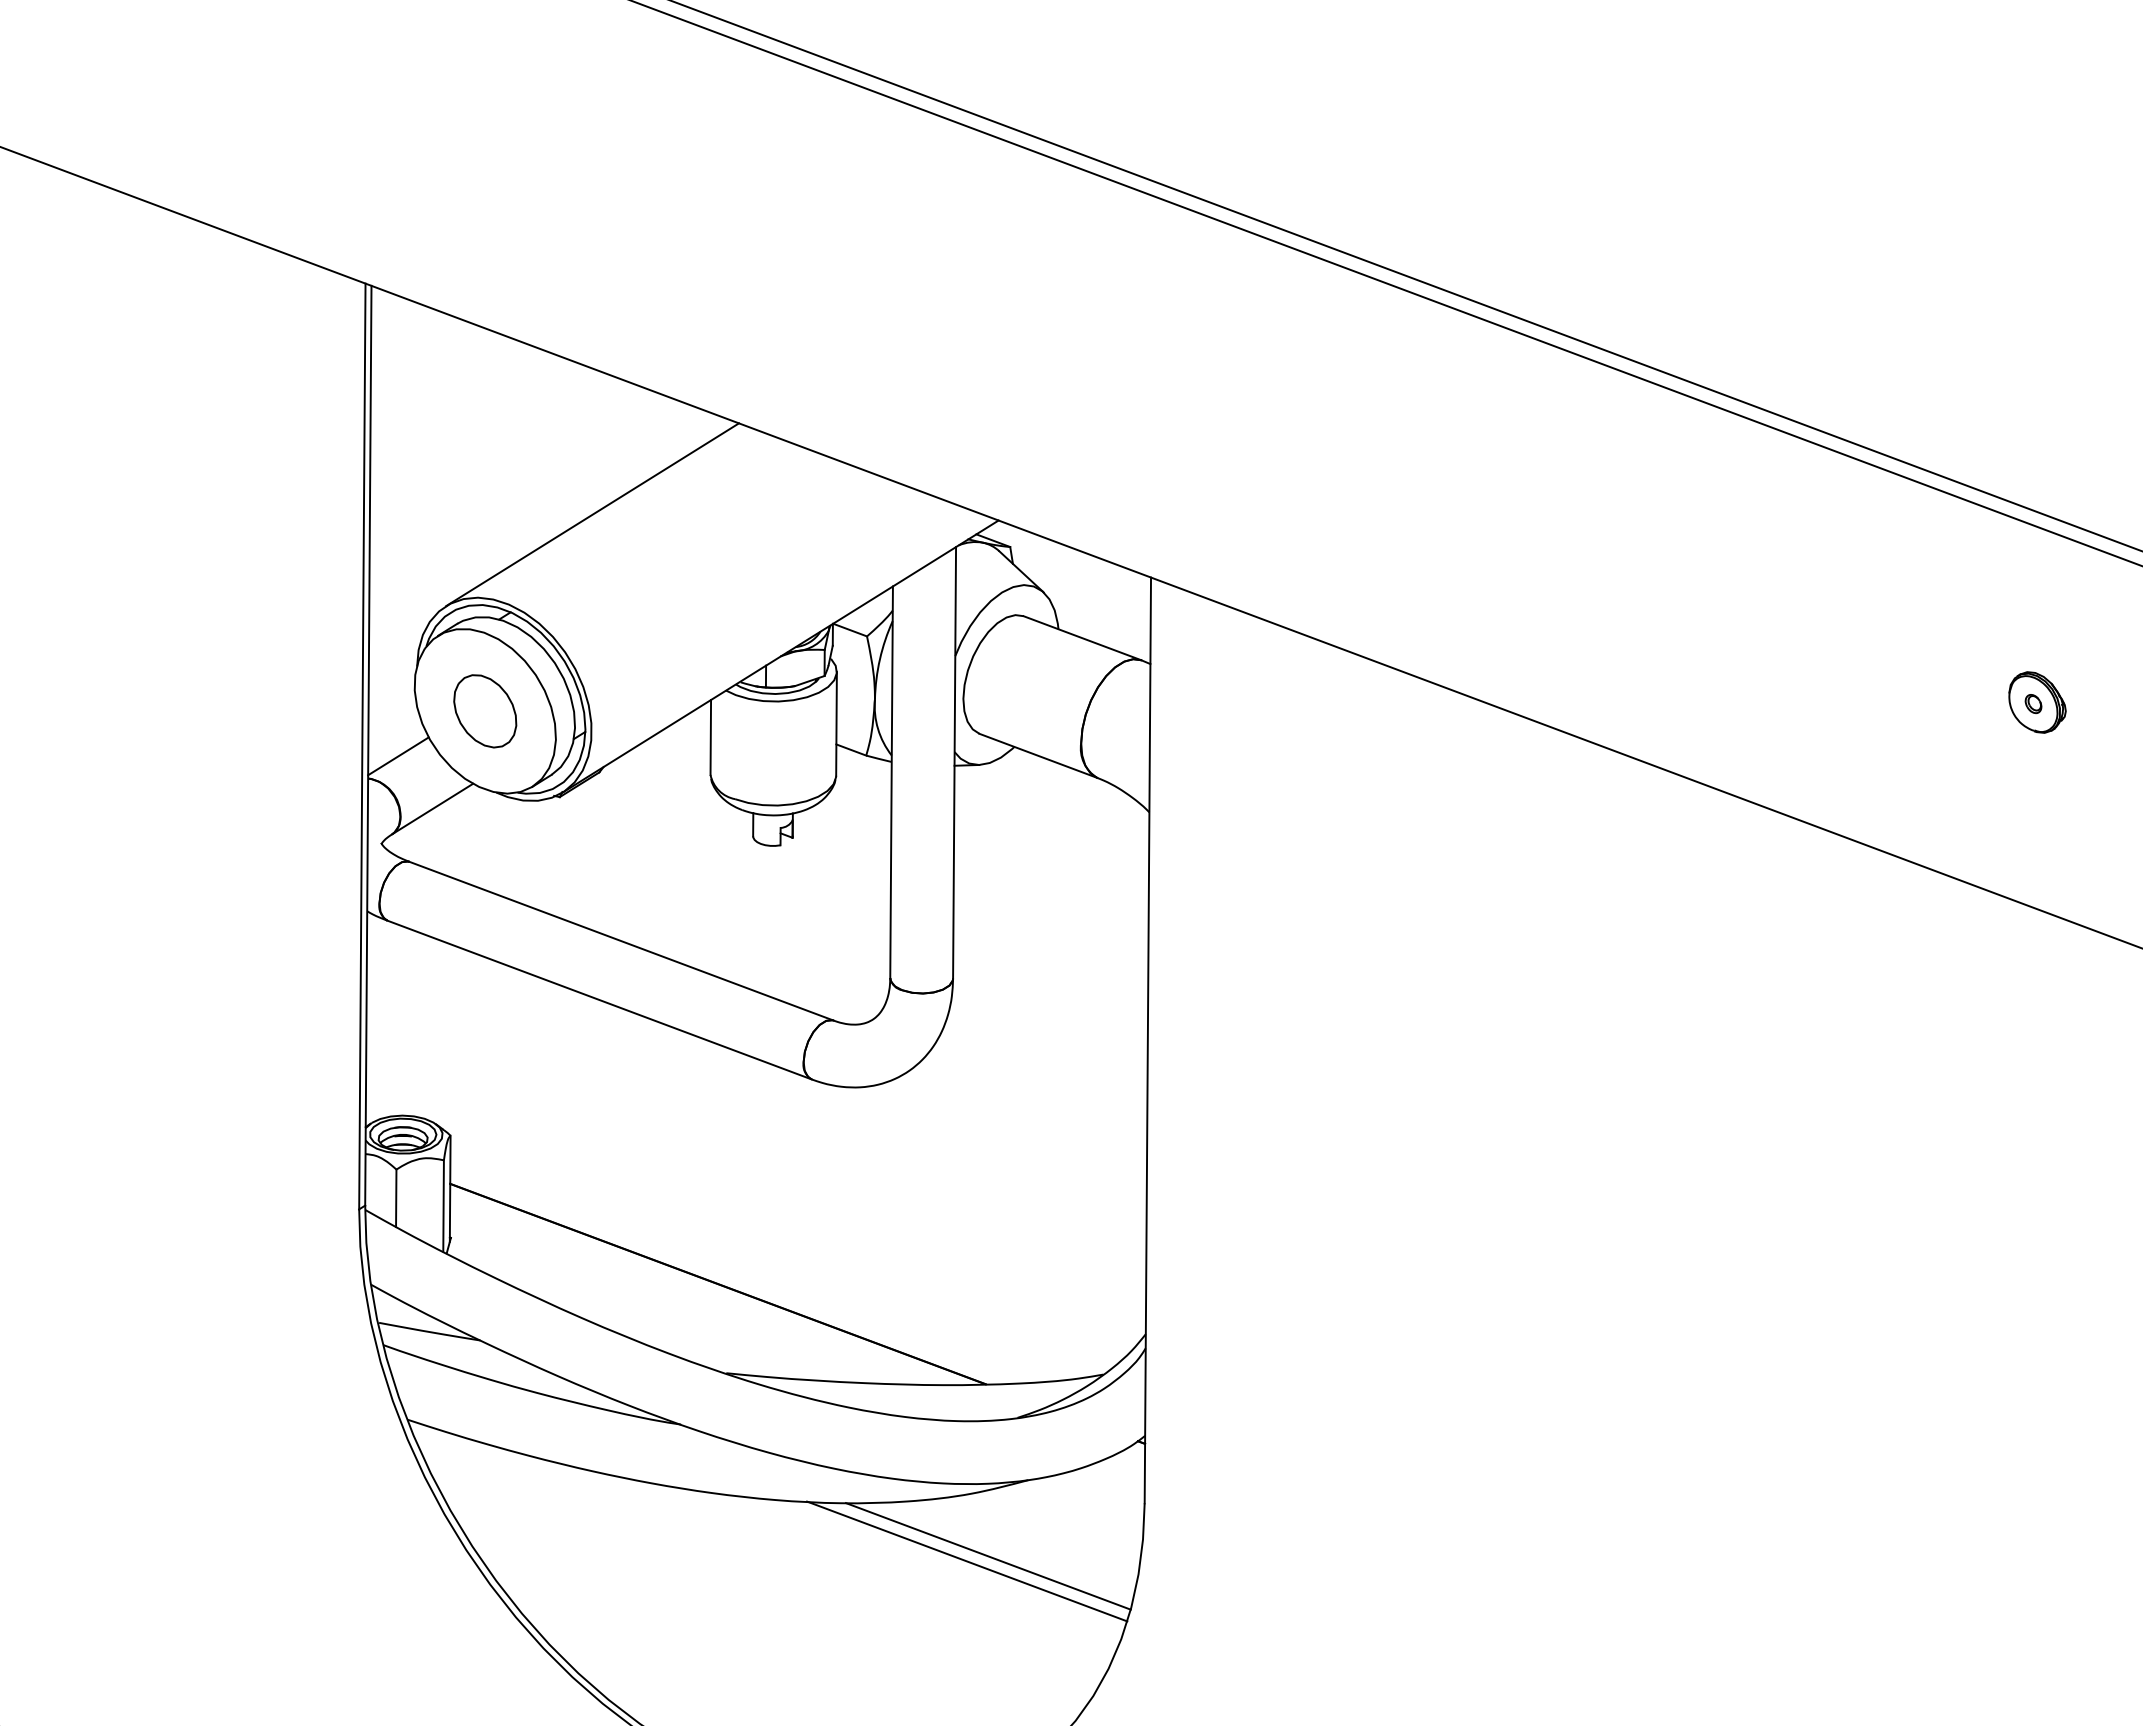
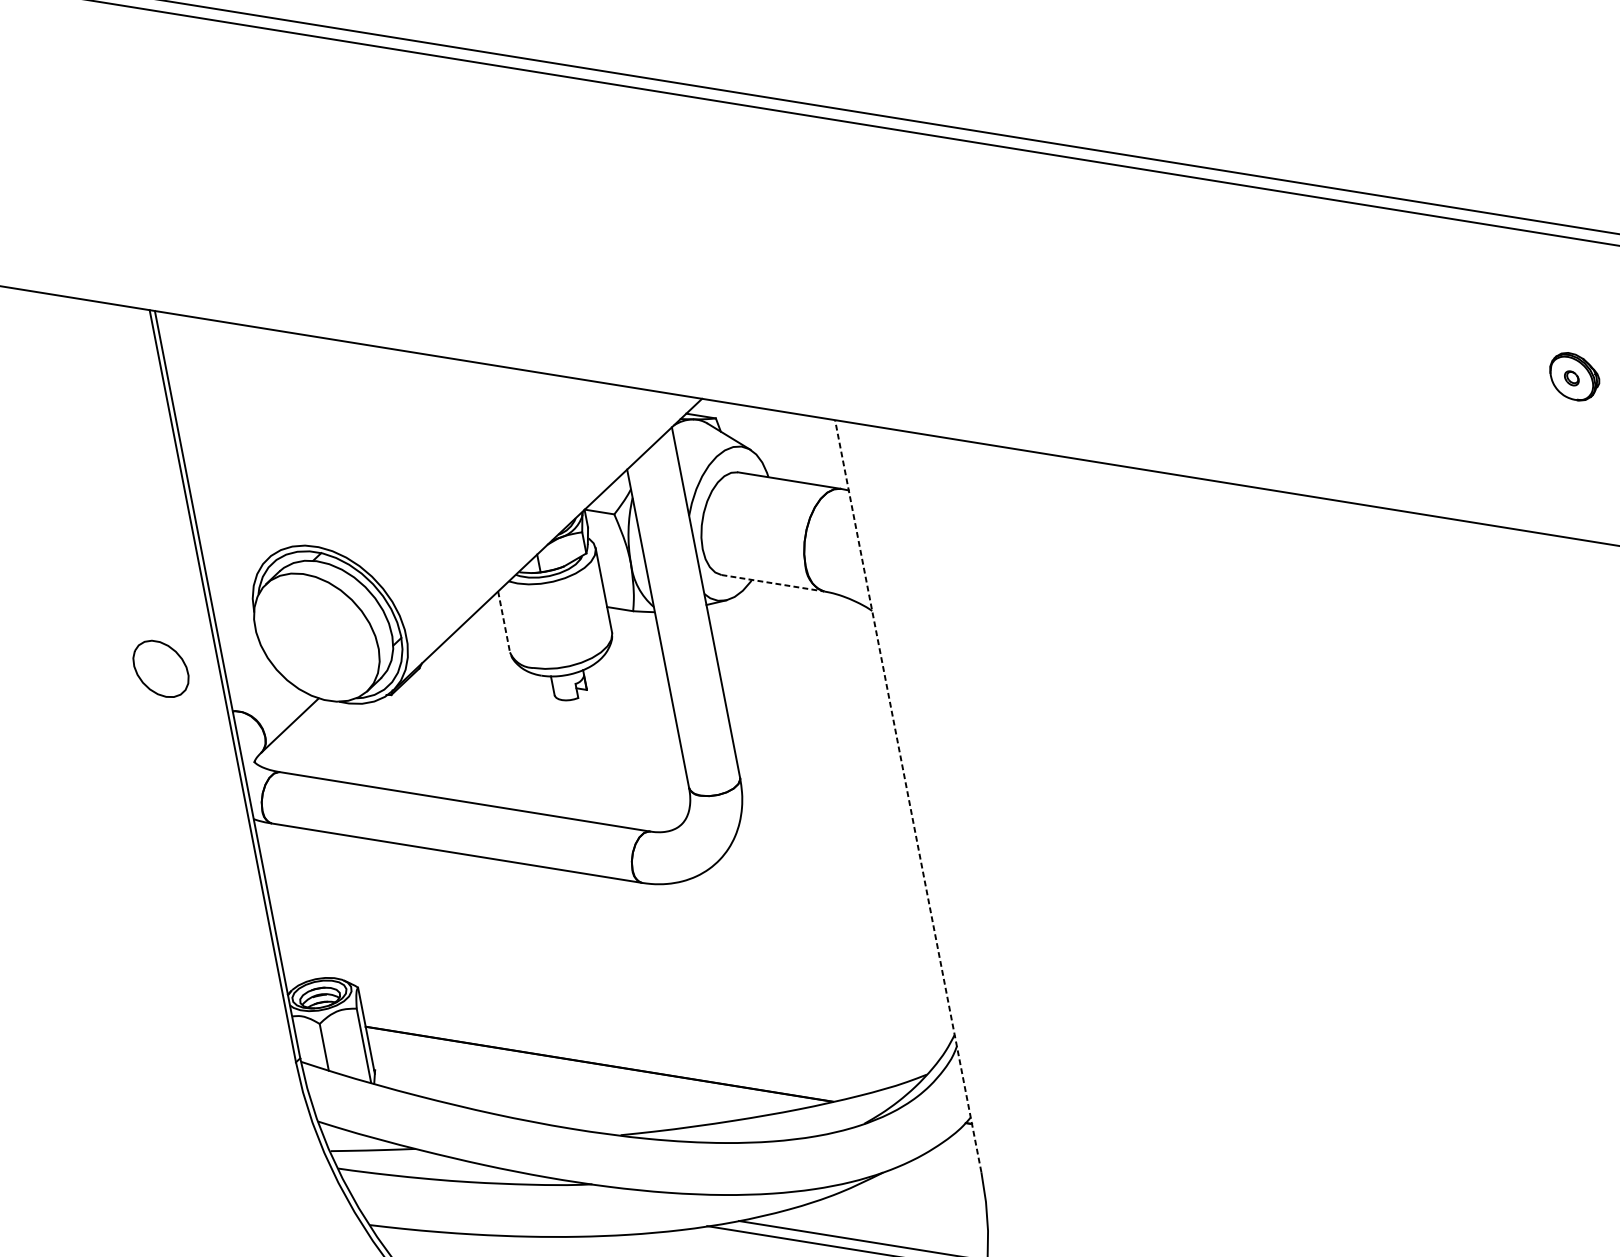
line: (592, 514) -> (371, 460), removed
part: (485, 711) -> (161, 669), moved
line: (710, 737) -> (503, 622), solid -> dashed
line: (1038, 755) -> (772, 582), solid -> dashed
line: (398, 756) -> (253, 688), removed
line: (1147, 1040) -> (907, 796), solid -> dashed

